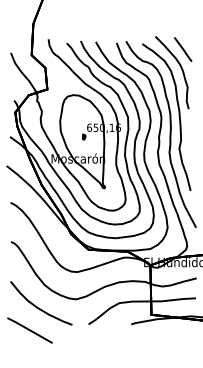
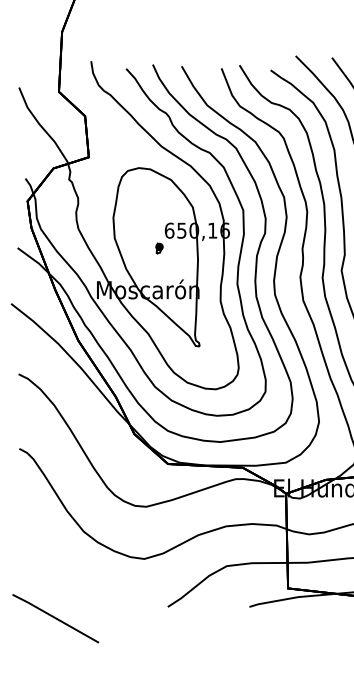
curve: (39, 307) -> (73, 574), removed

